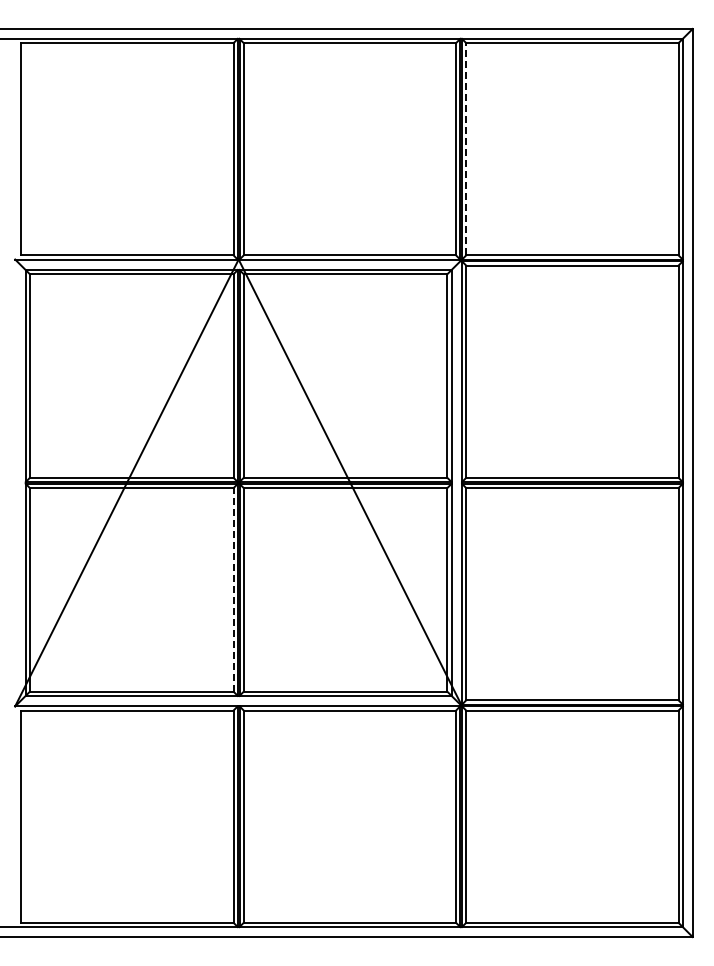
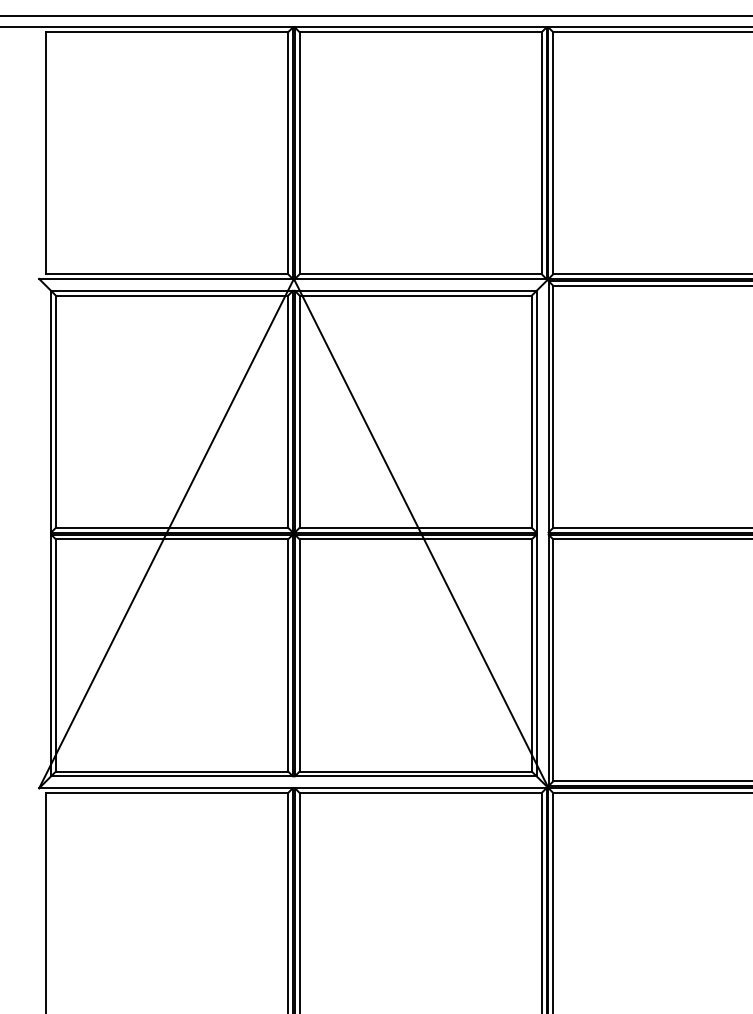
line: (466, 148) -> (553, 152), dashed -> solid
line: (233, 589) -> (288, 655), dashed -> solid

